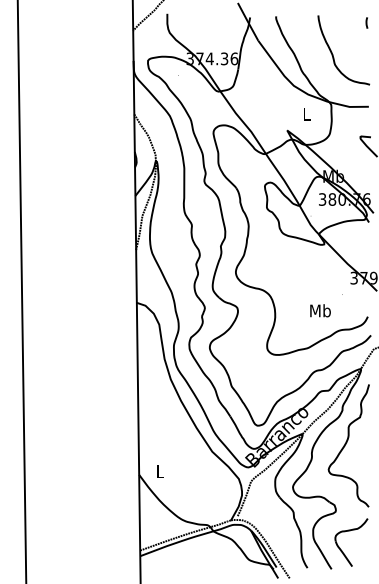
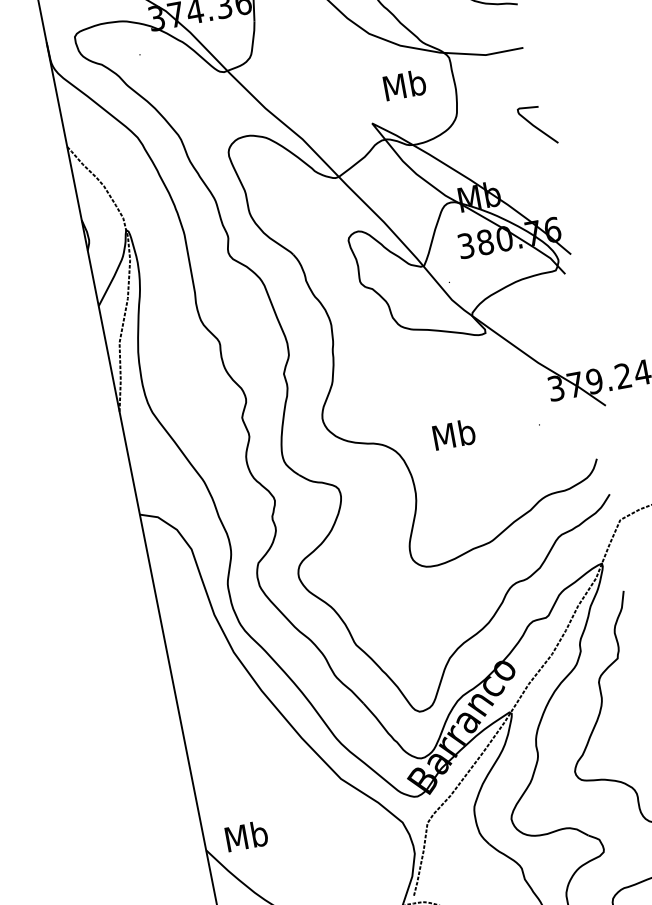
text: (306, 114) -> (404, 85), L -> Mb
text: (320, 310) -> (453, 434), moved
text: (160, 471) -> (246, 836), L -> Mb

